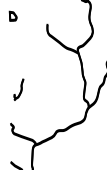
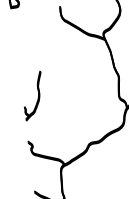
part: (18, 89) -> (32, 96), size x1.67

